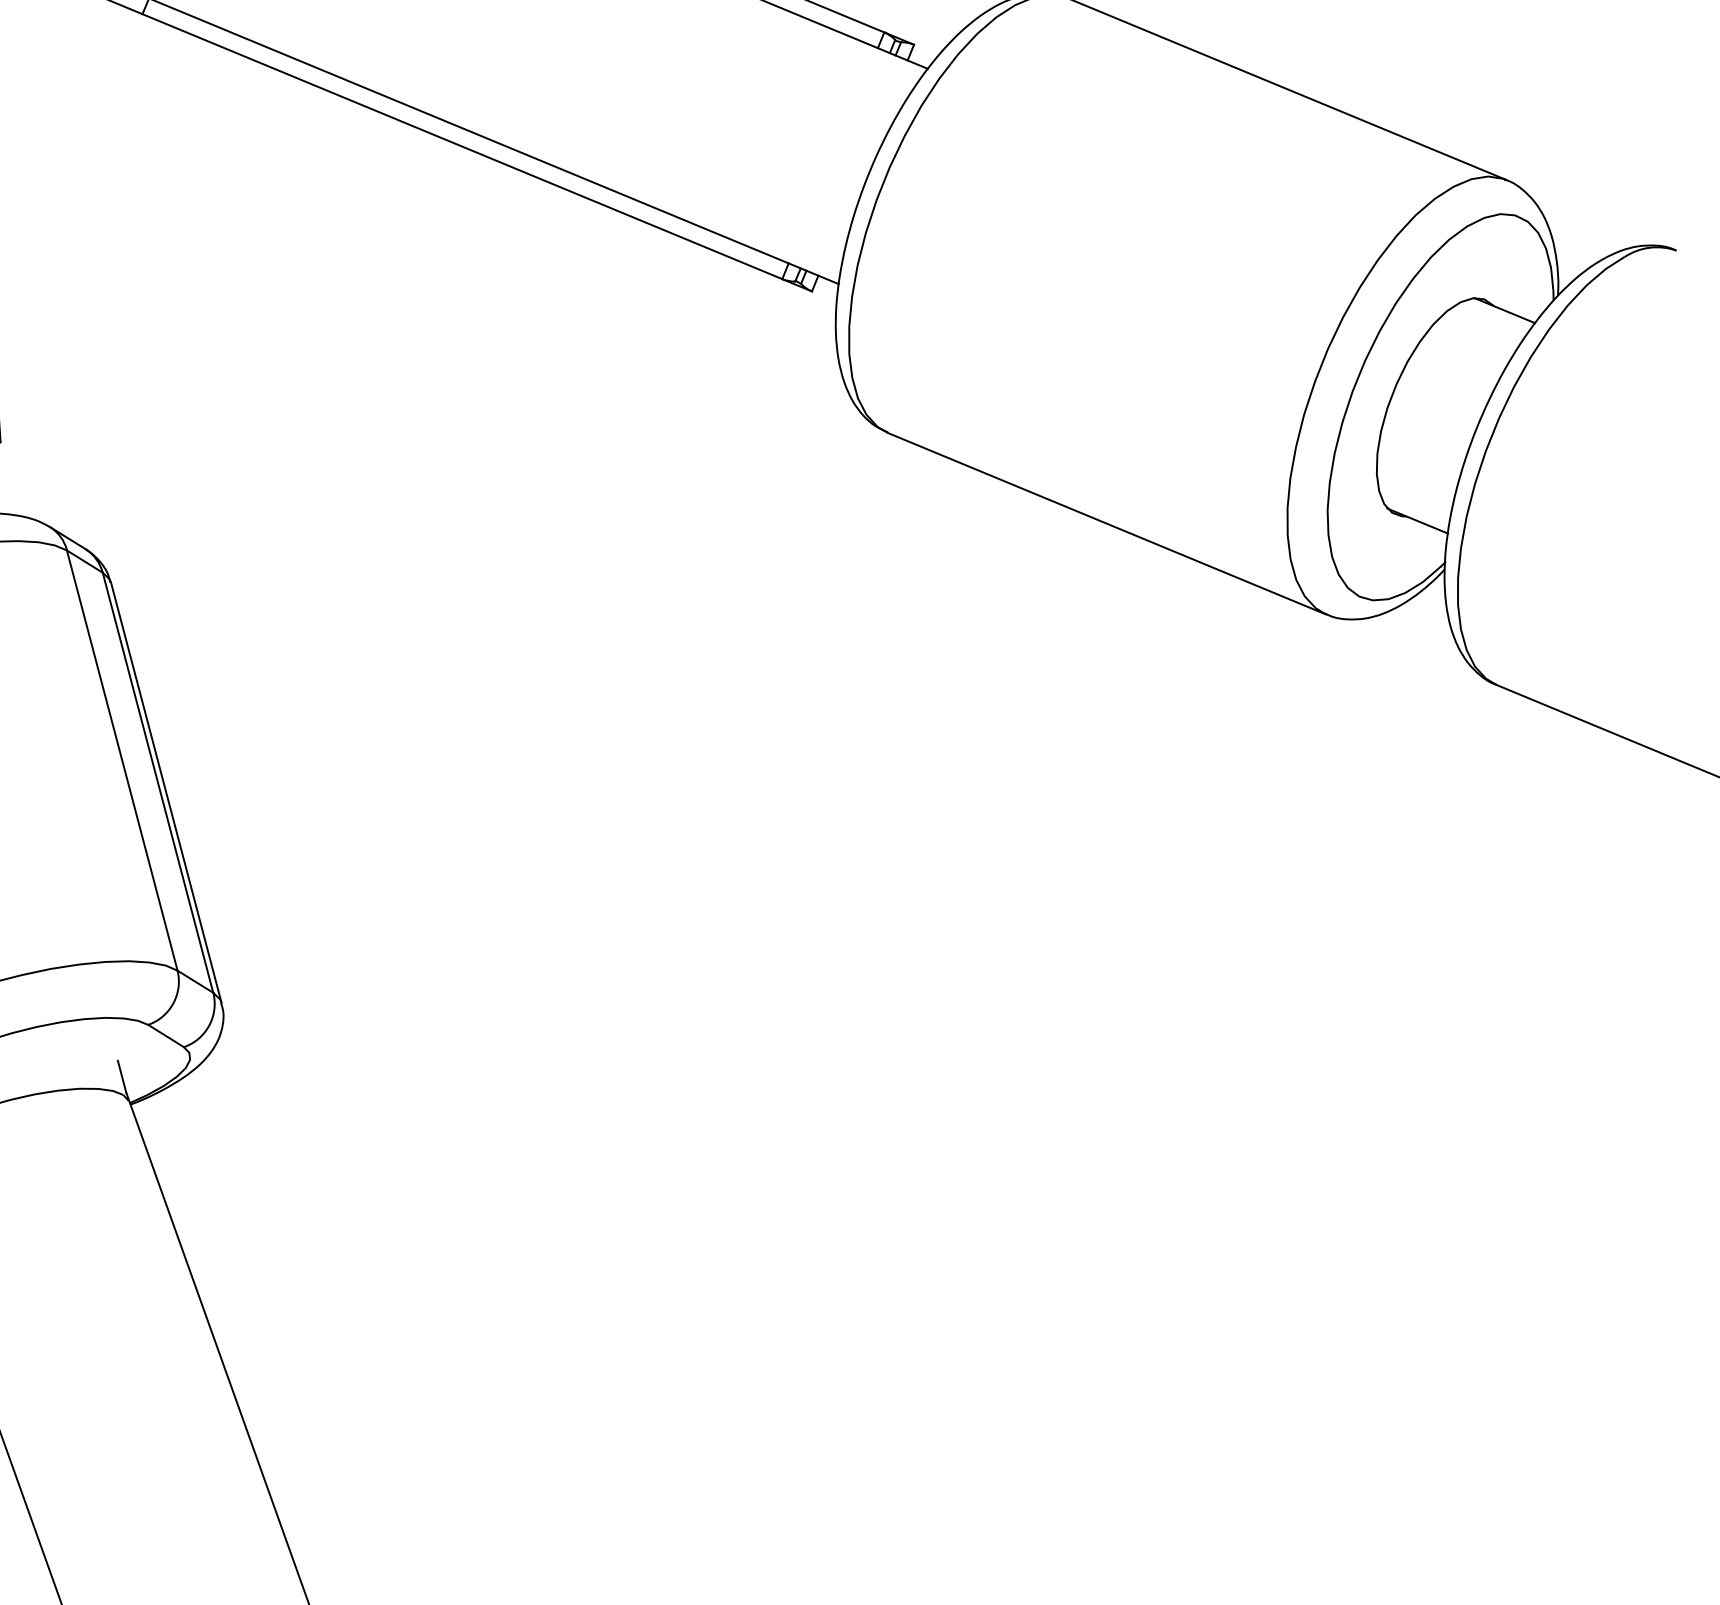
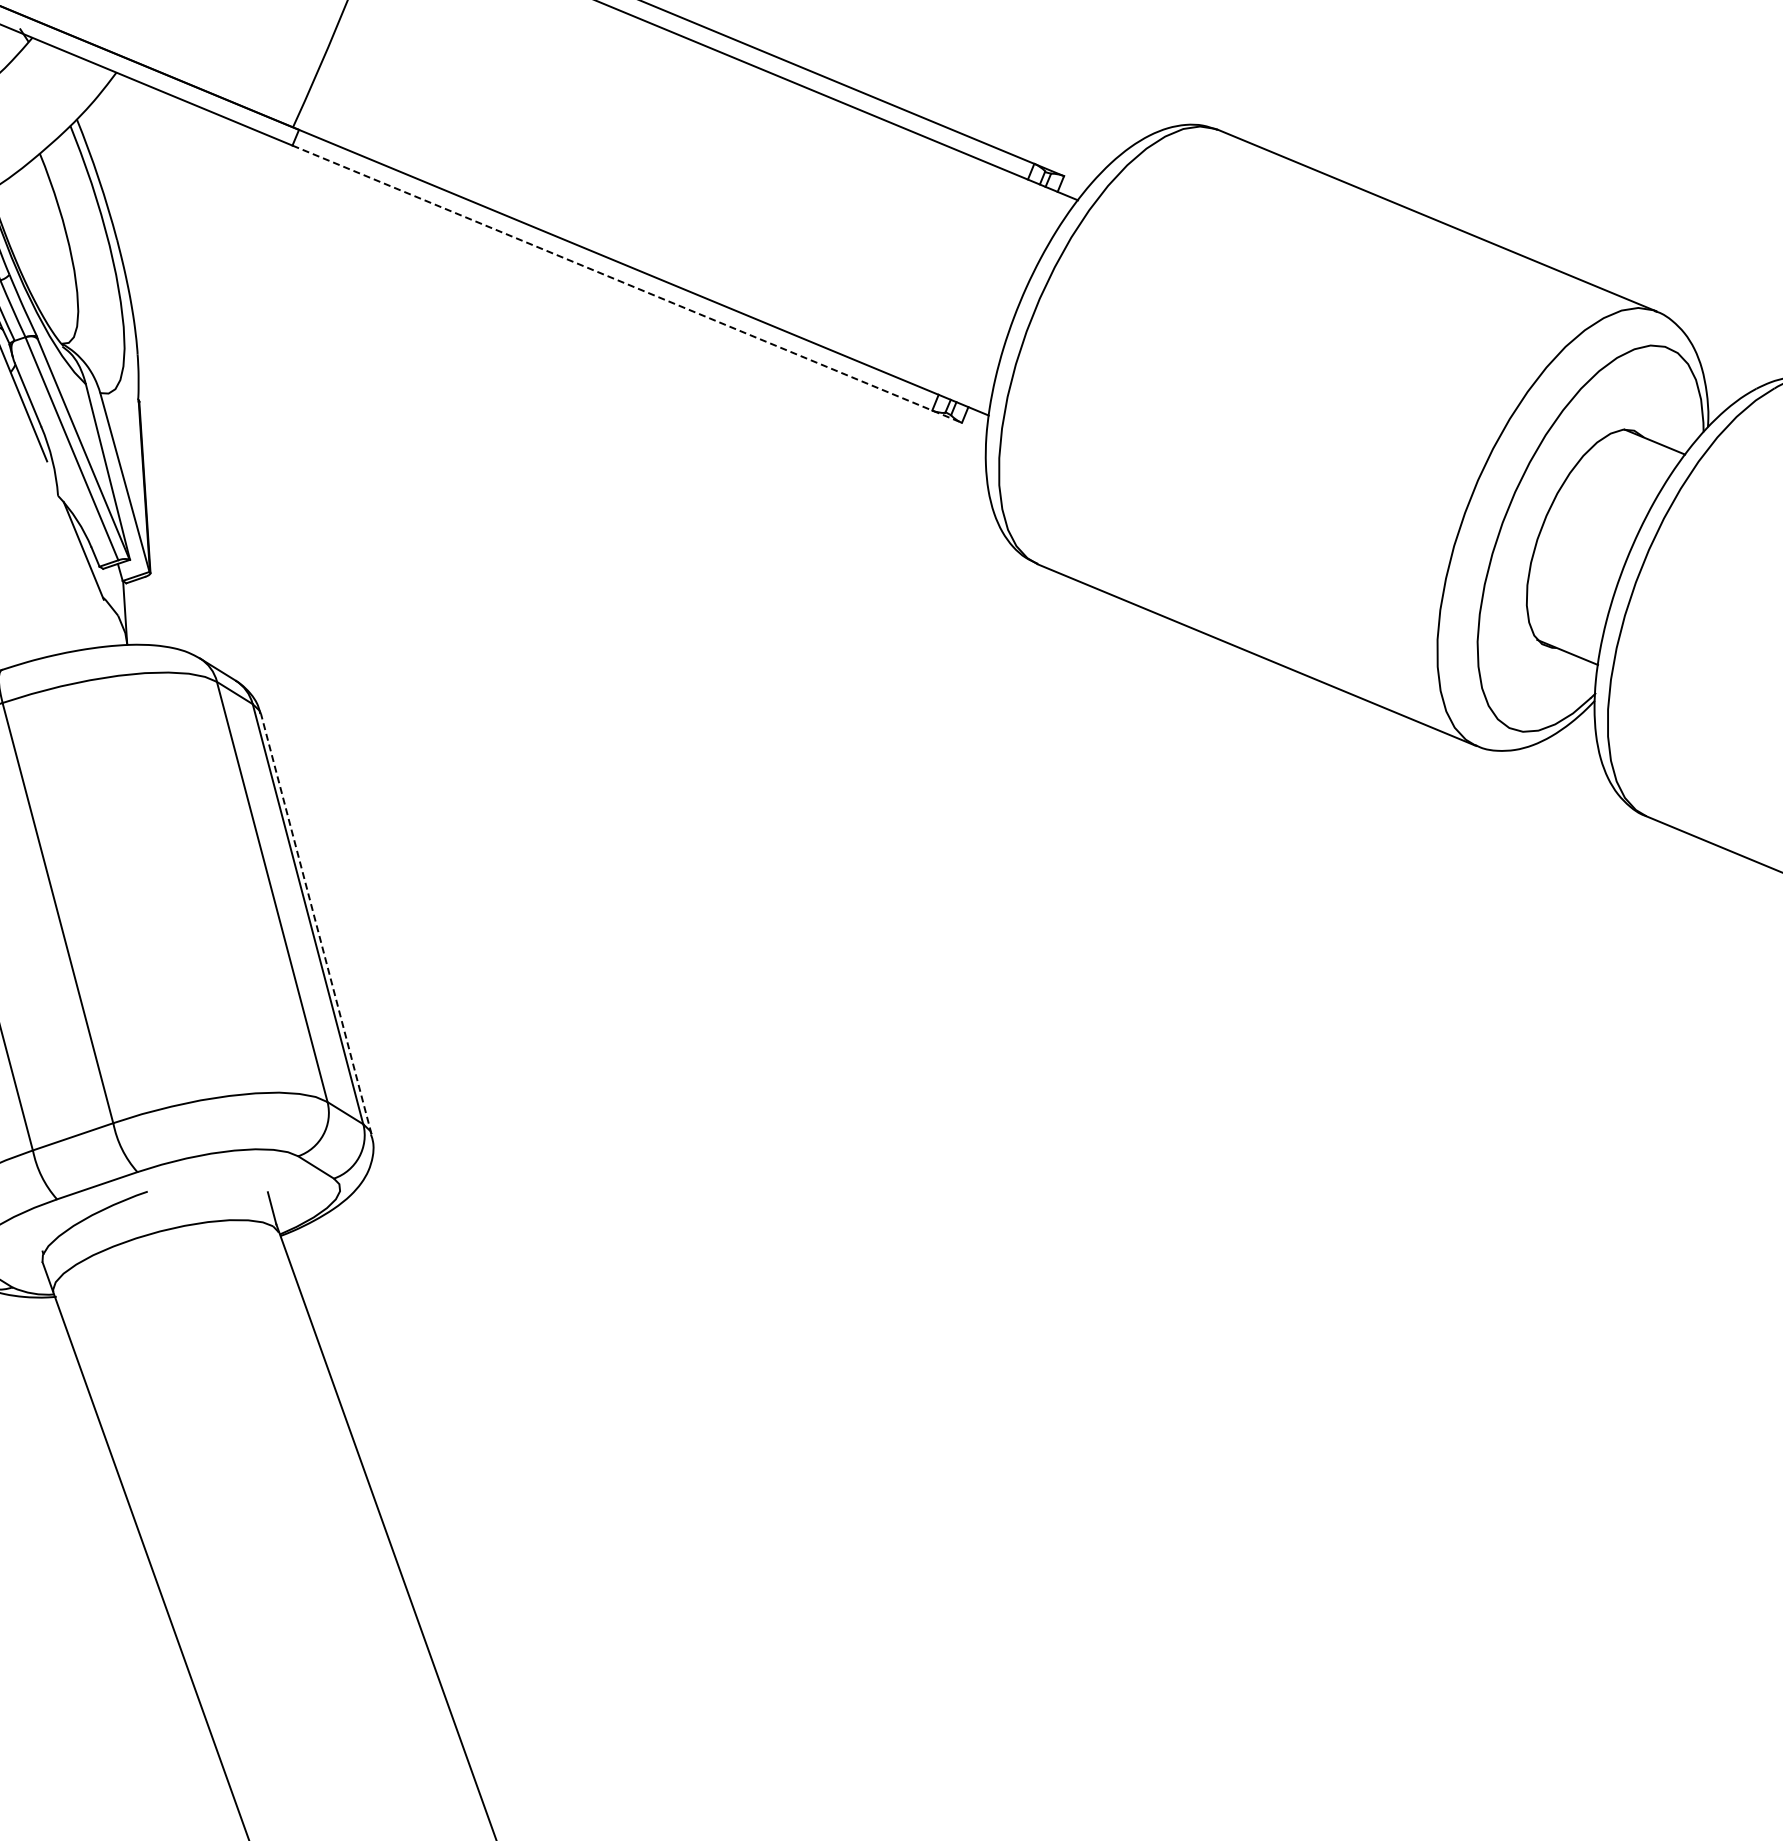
line: (477, 153) -> (627, 284), solid -> dashed
line: (166, 792) -> (316, 923), solid -> dashed

